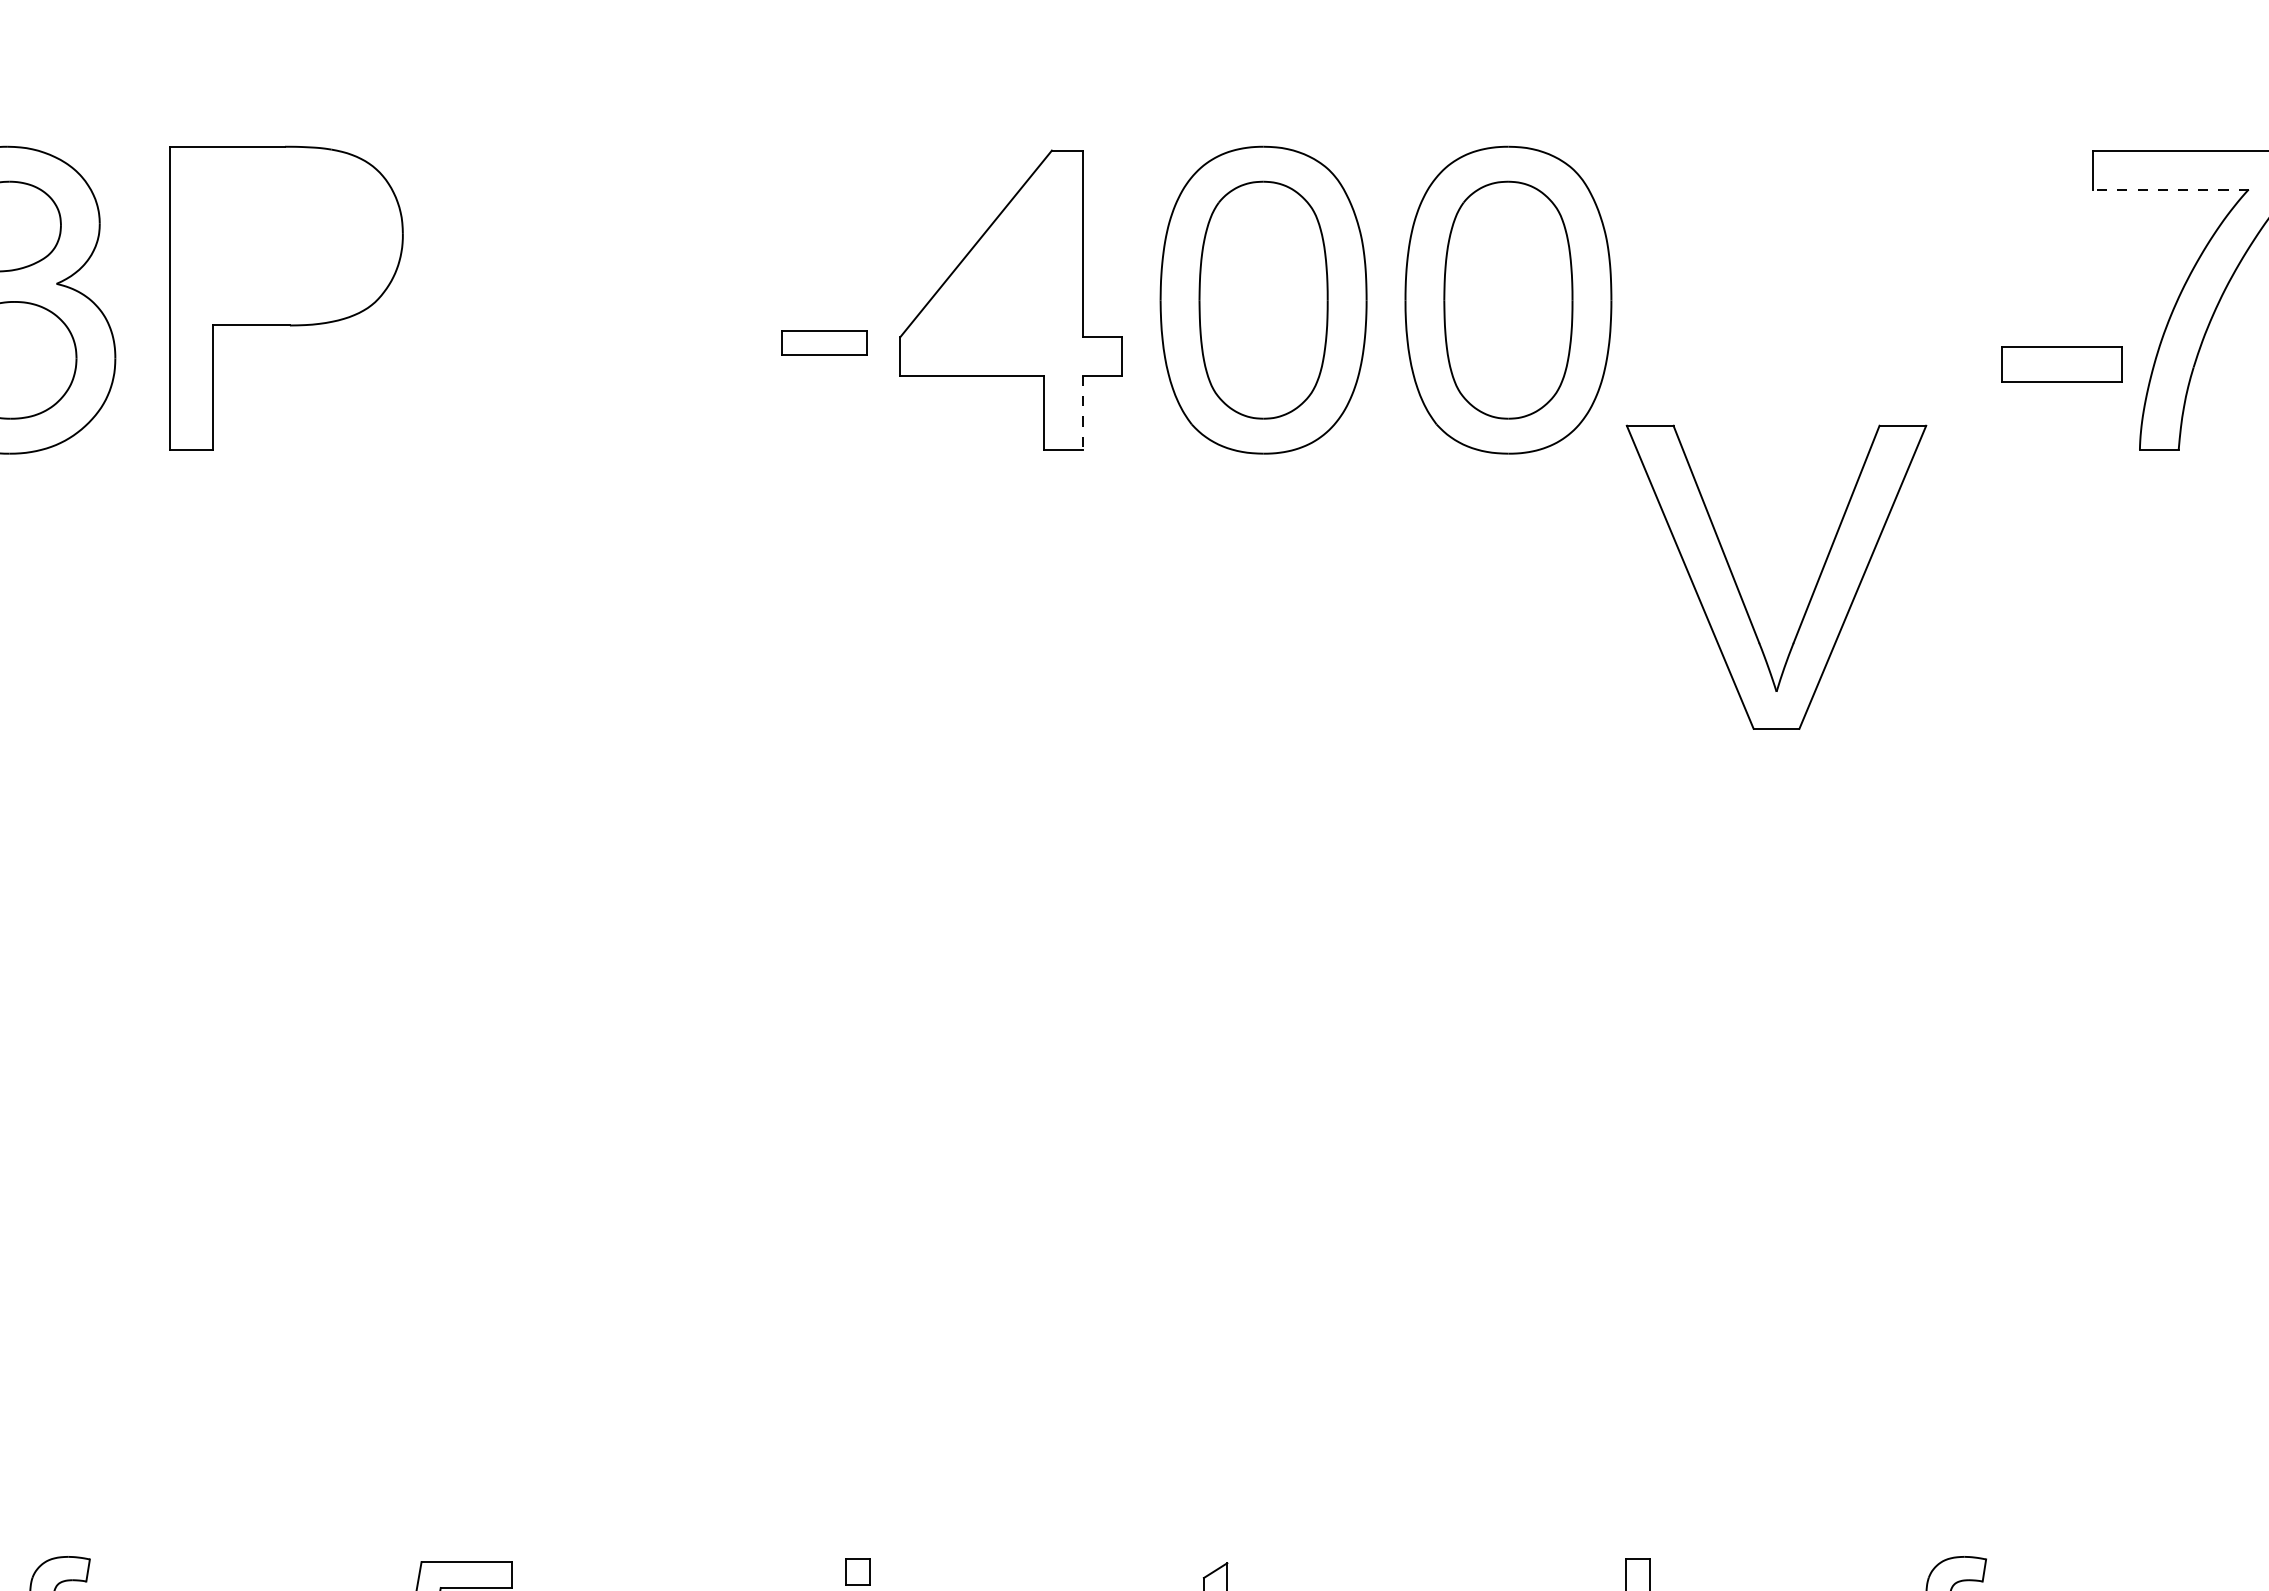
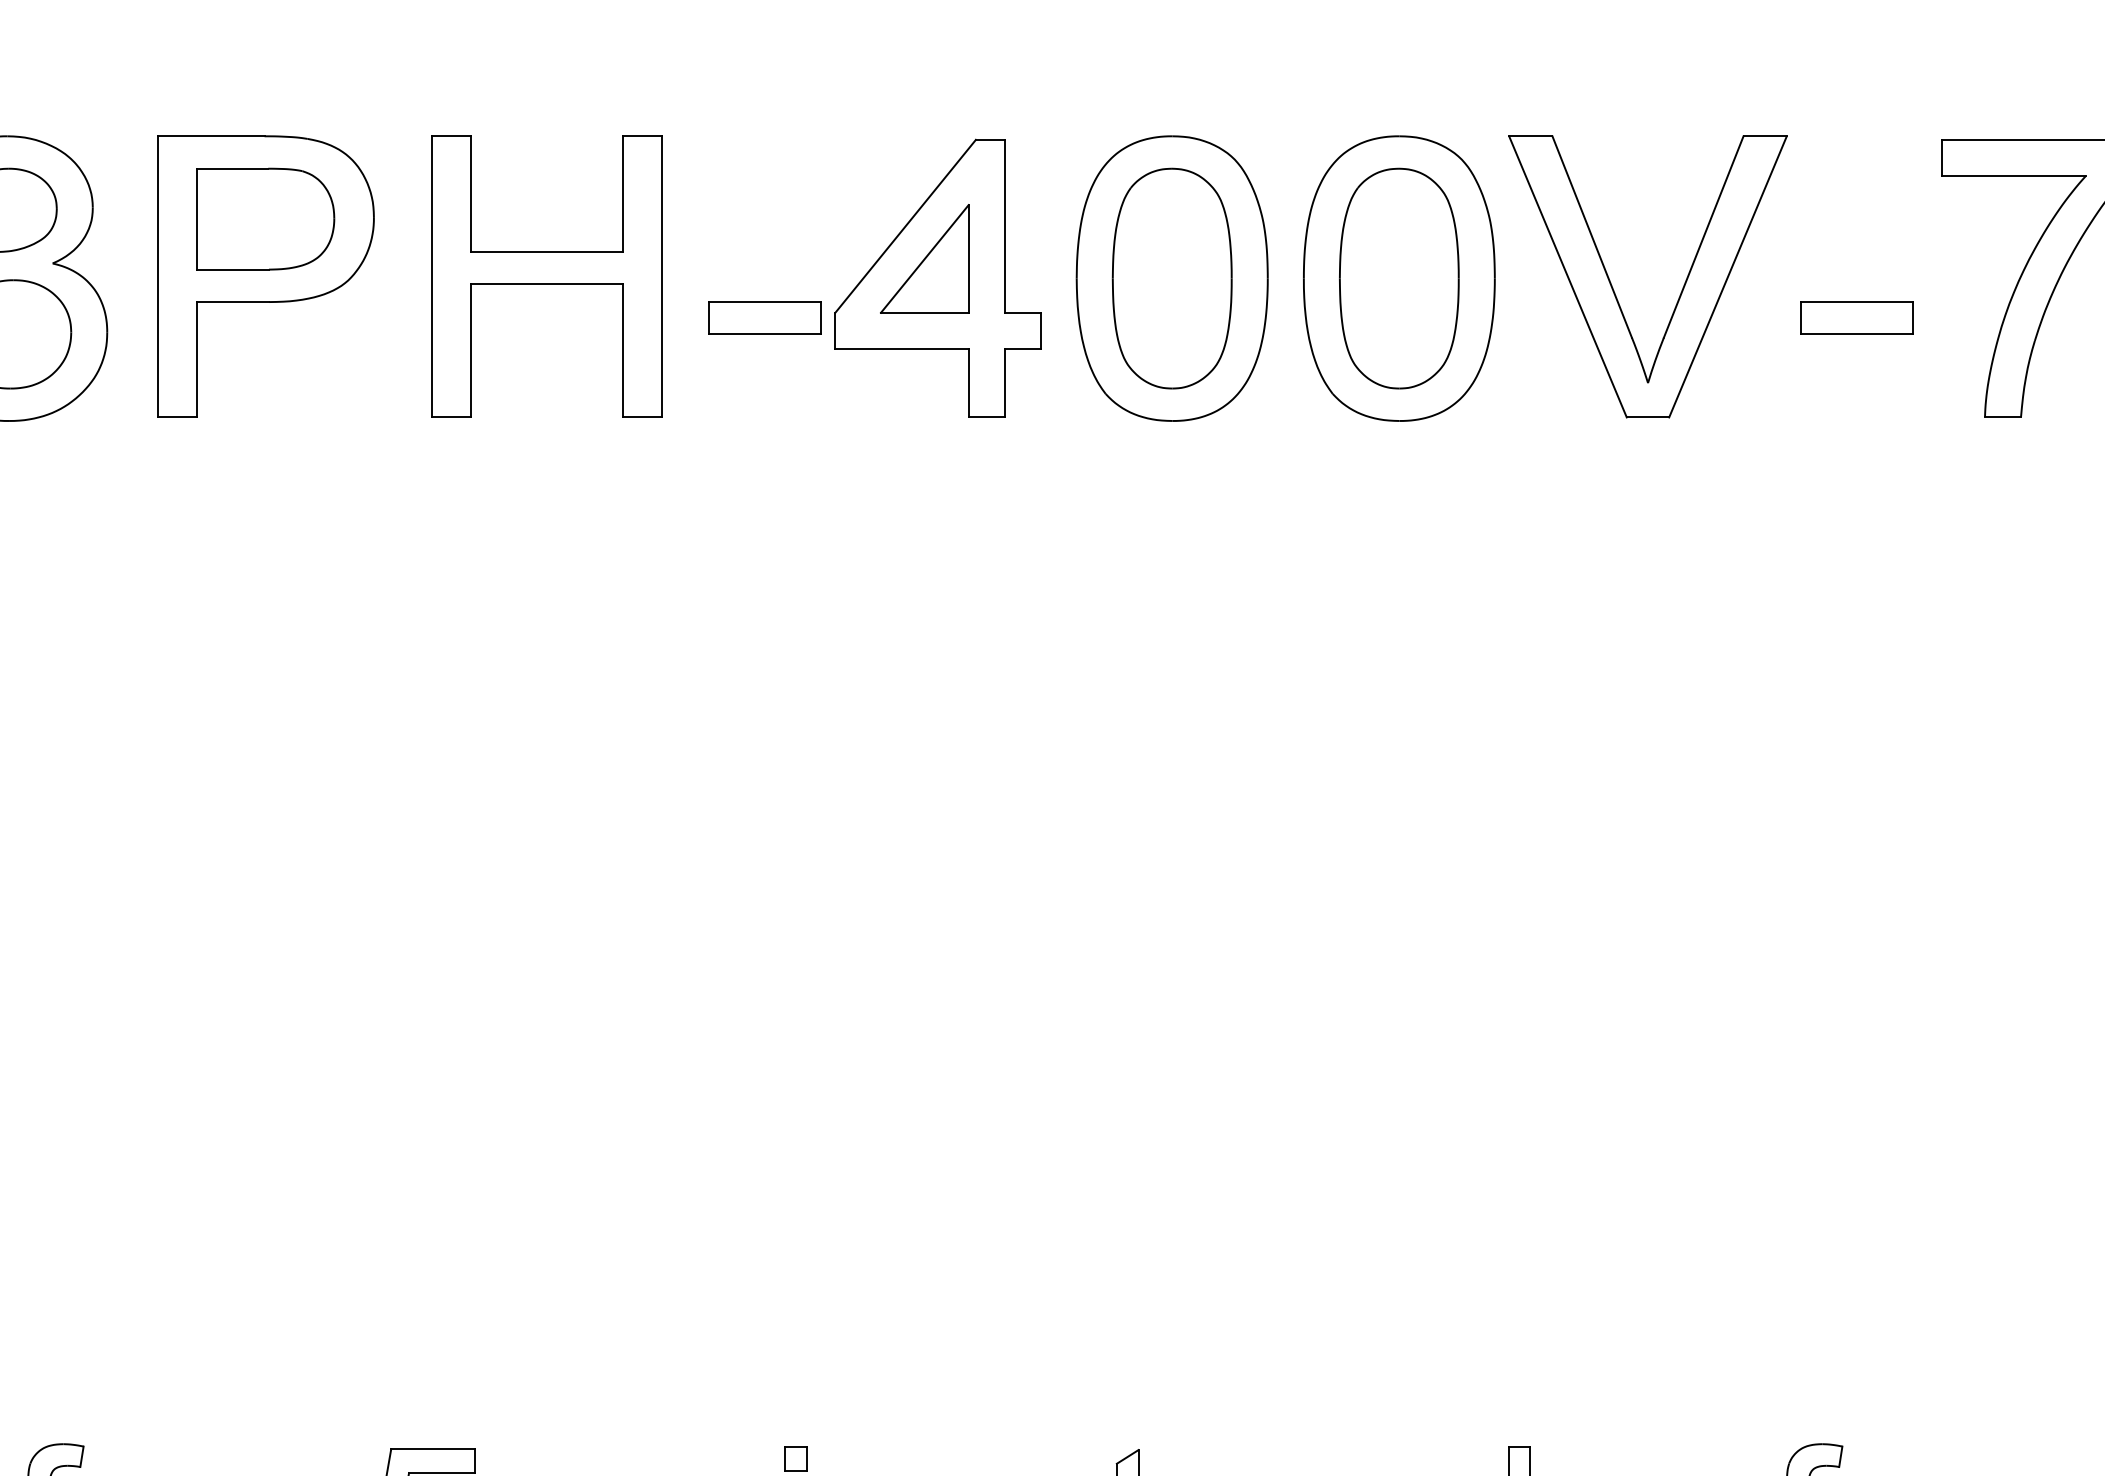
line: (2170, 189) -> (2013, 175), dashed -> solid
part: (286, 235) -> (265, 218), added
part: (996, 279) -> (924, 259), added
part: (589, 298) -> (547, 277), added
part: (824, 342) -> (764, 317), size x1.43
part: (2061, 364) -> (1856, 317), moved
line: (1082, 412) -> (1004, 382), dashed -> solid
part: (1739, 589) -> (1613, 288), moved

